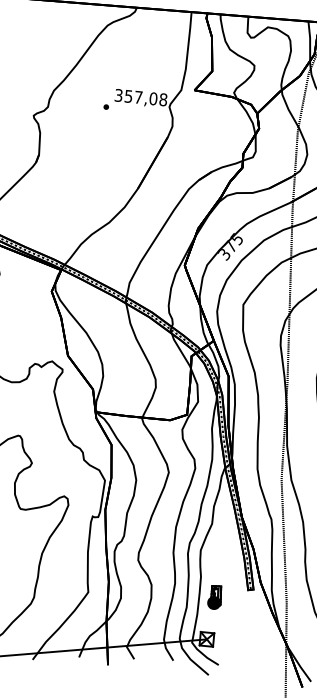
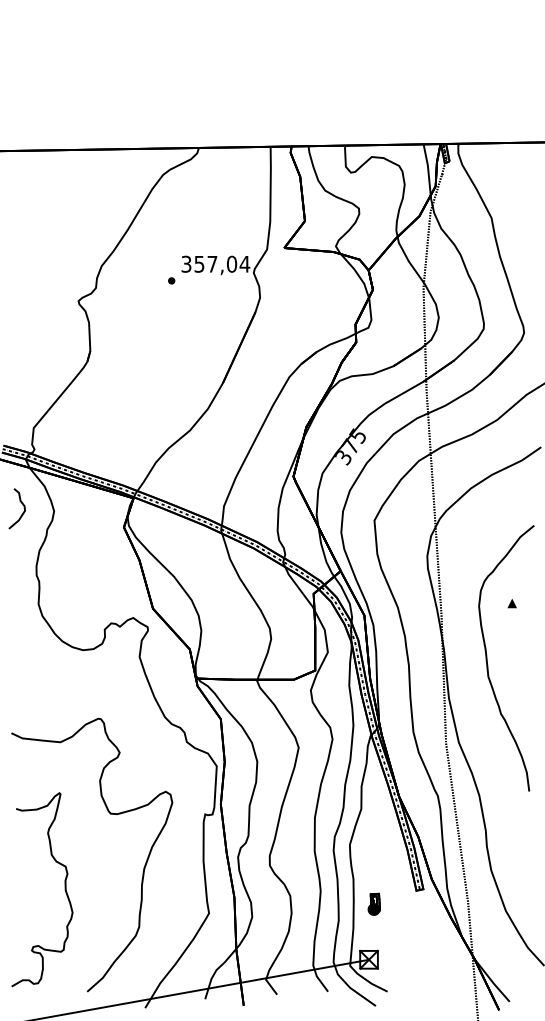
text: (163, 99) -> (244, 263), 357,08 -> 357,04
part: (215, 597) -> (374, 904), size x0.7

